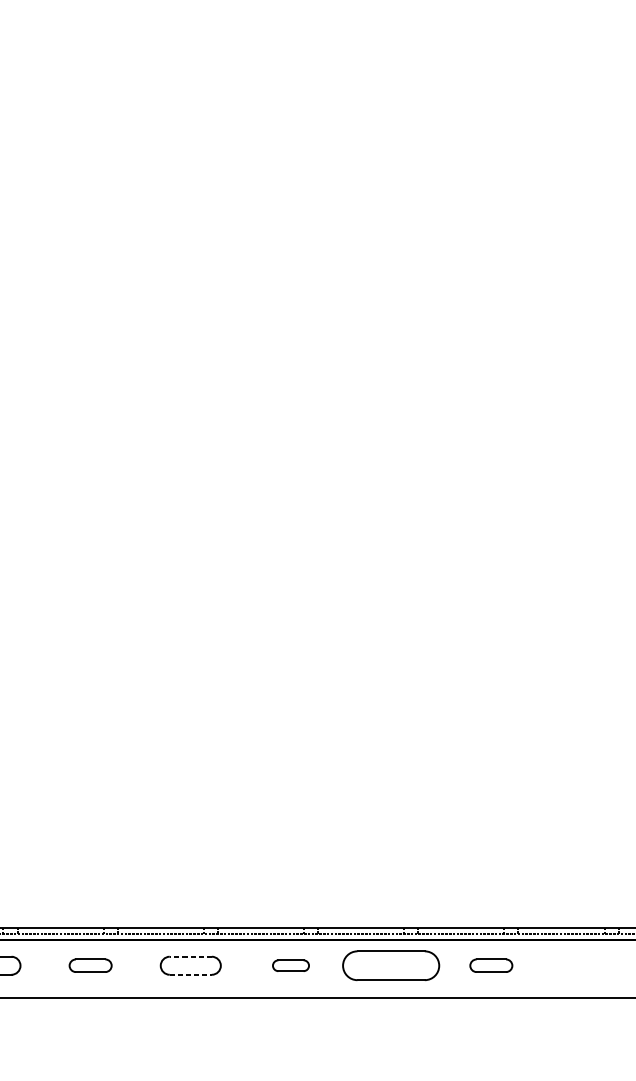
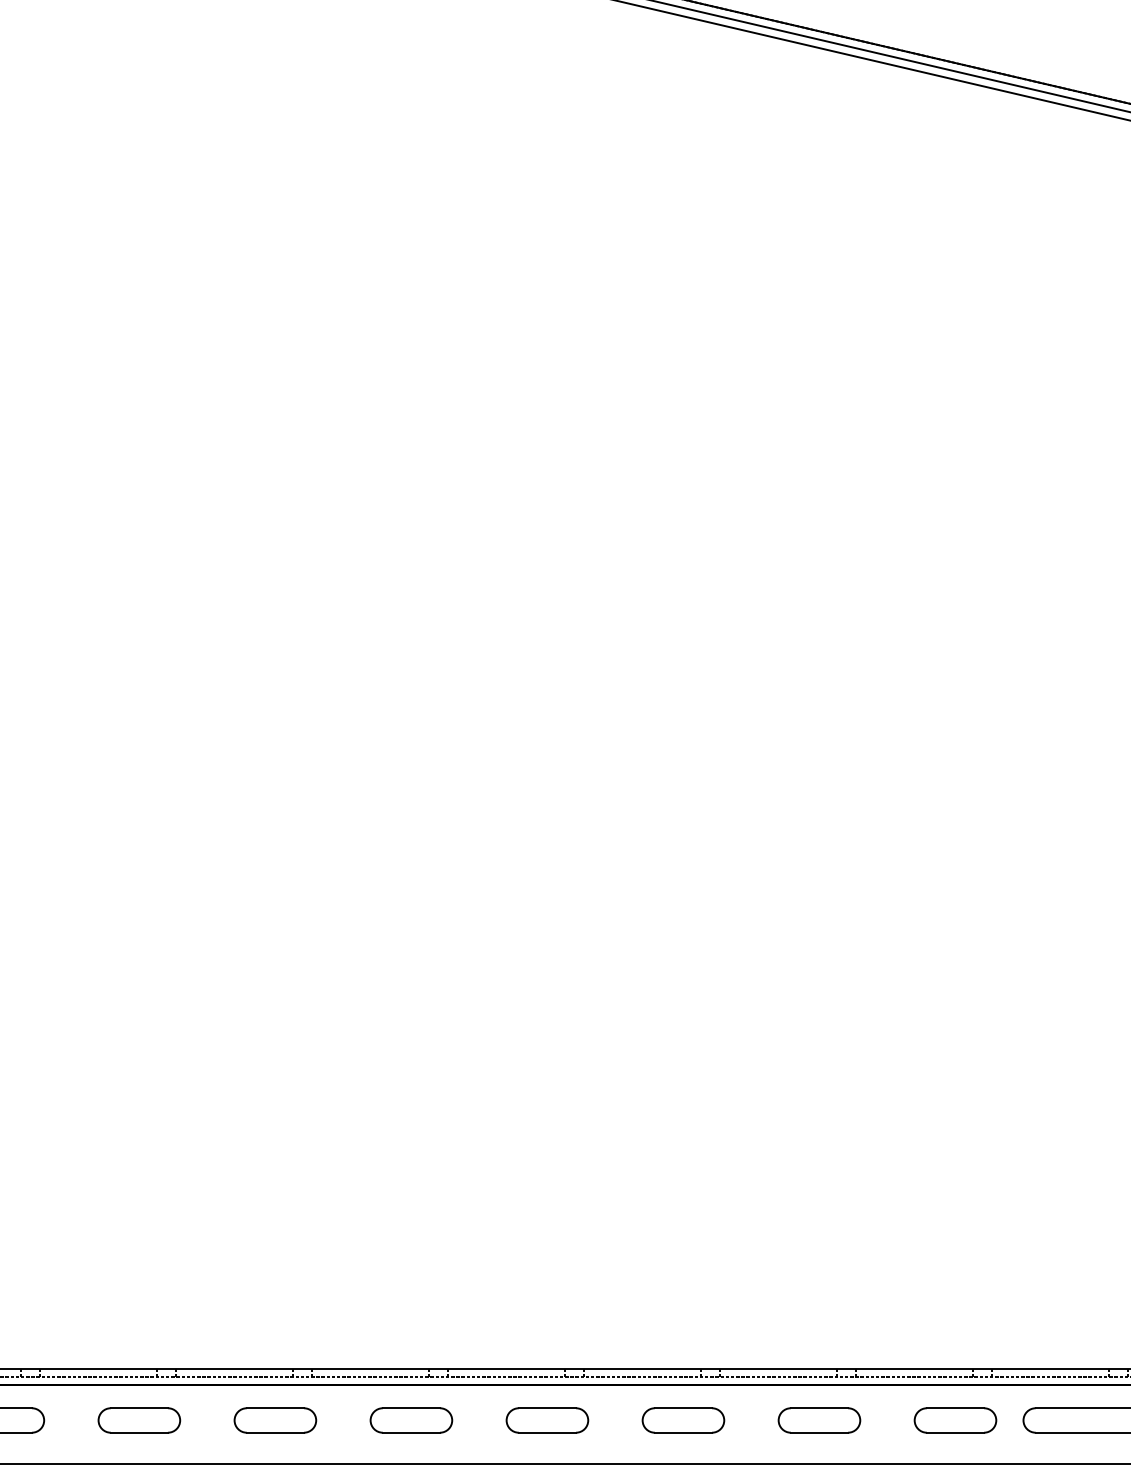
line: (190, 956) -> (411, 1408), dashed -> solid
part: (90, 965) -> (275, 1420), size x1.43
part: (291, 965) -> (547, 1420), size x1.67
part: (391, 965) -> (683, 1420), size x0.62
part: (491, 965) -> (819, 1420), size x1.43
part: (591, 965) -> (955, 1420), added
line: (190, 974) -> (411, 1432), dashed -> solid

